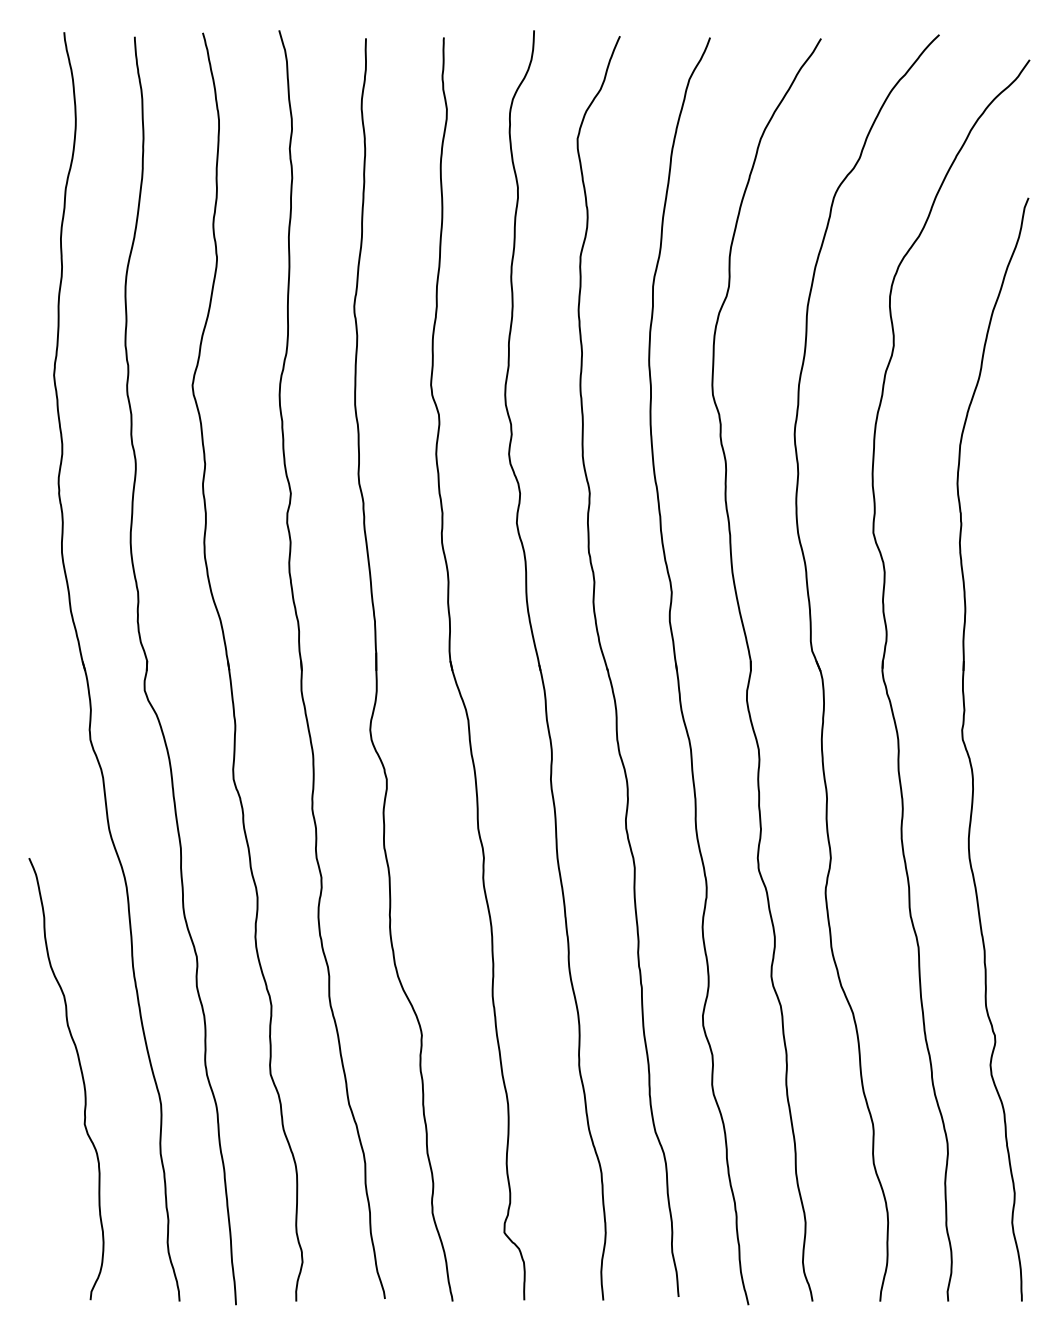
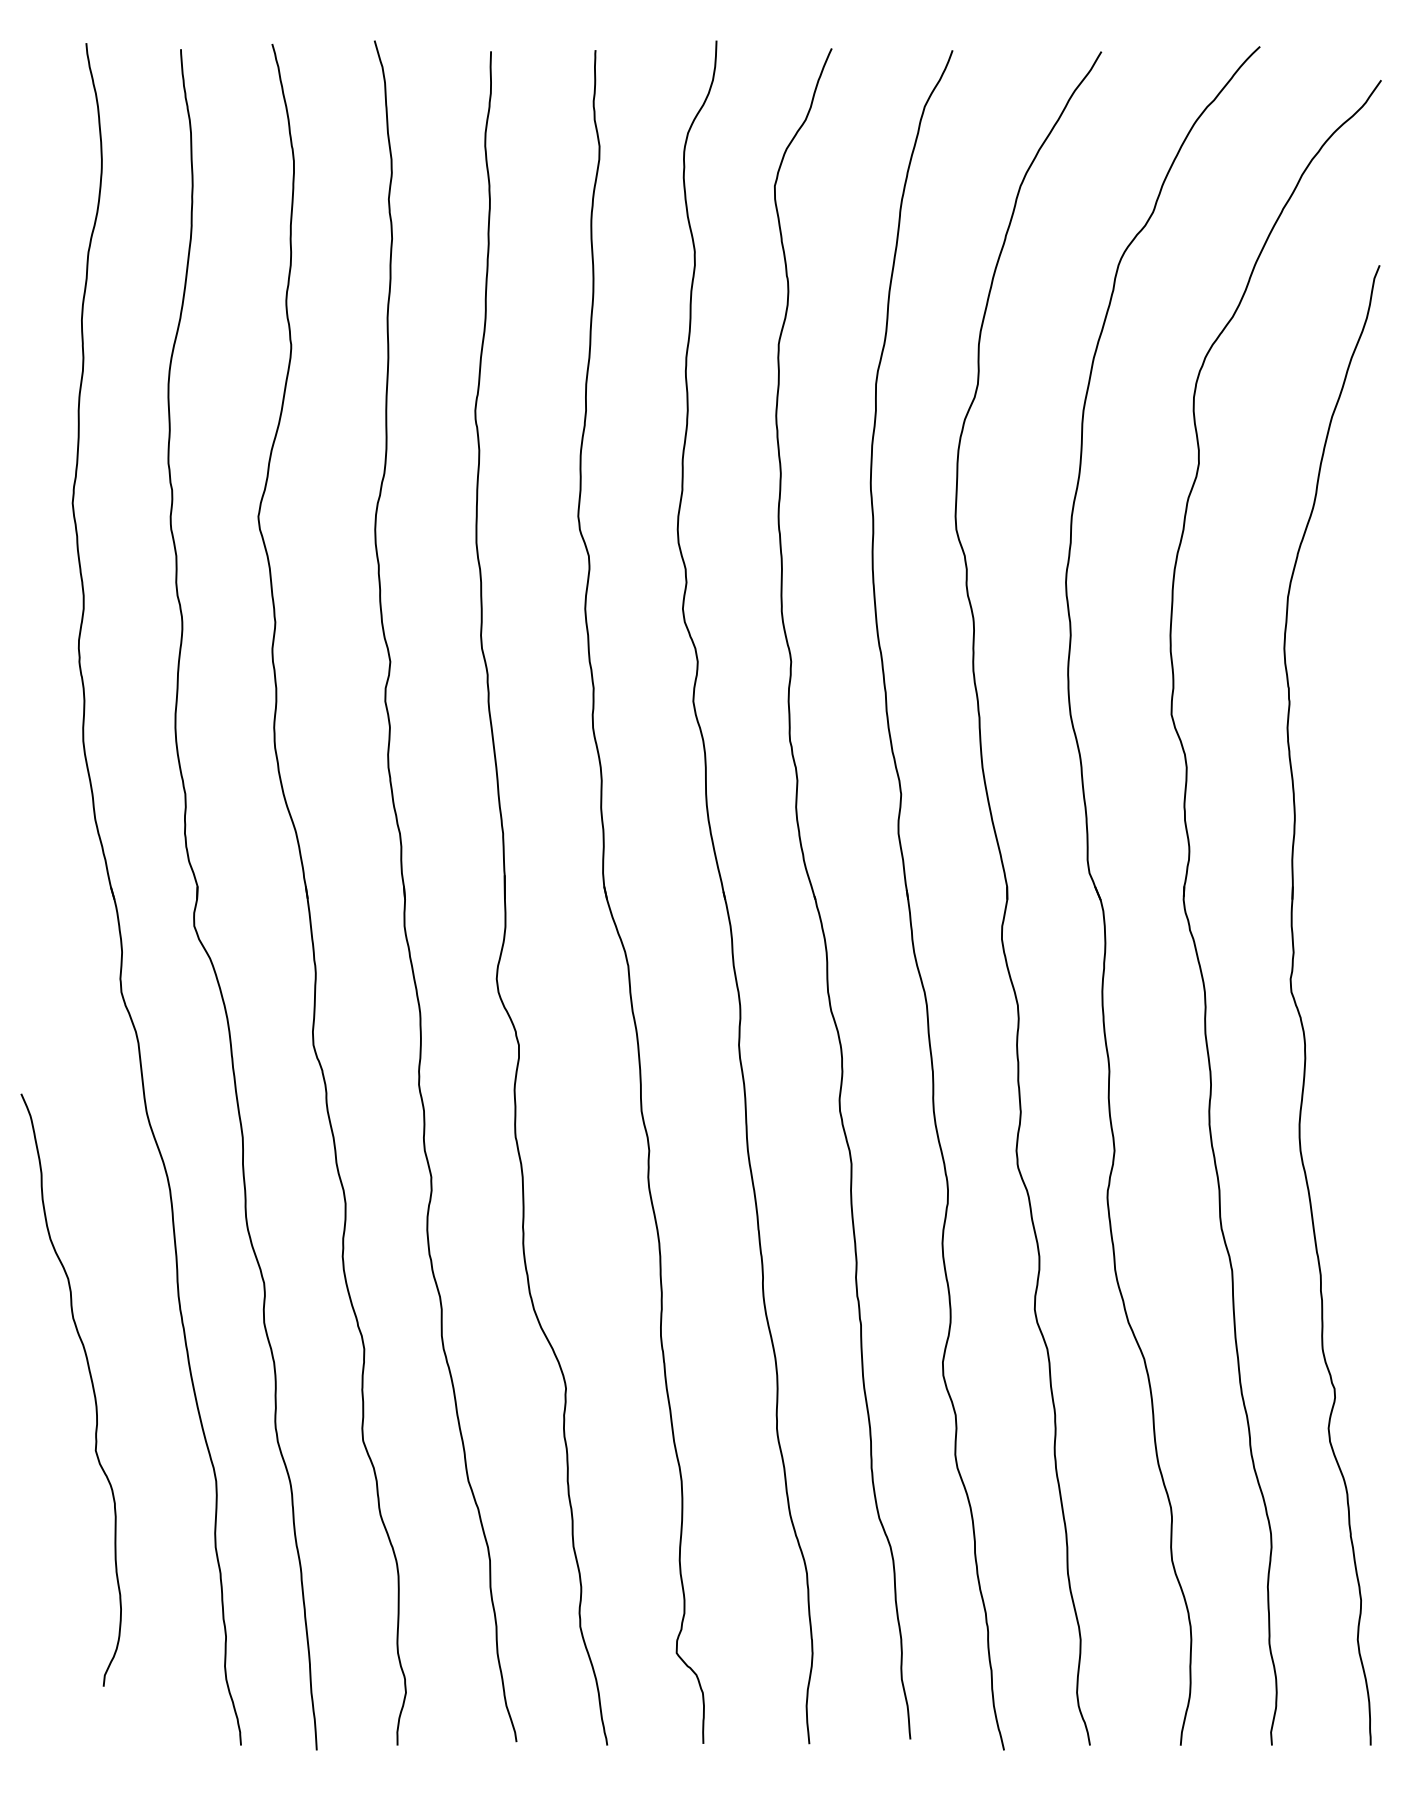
curve: (81, 1074) -> (91, 1384), moved

